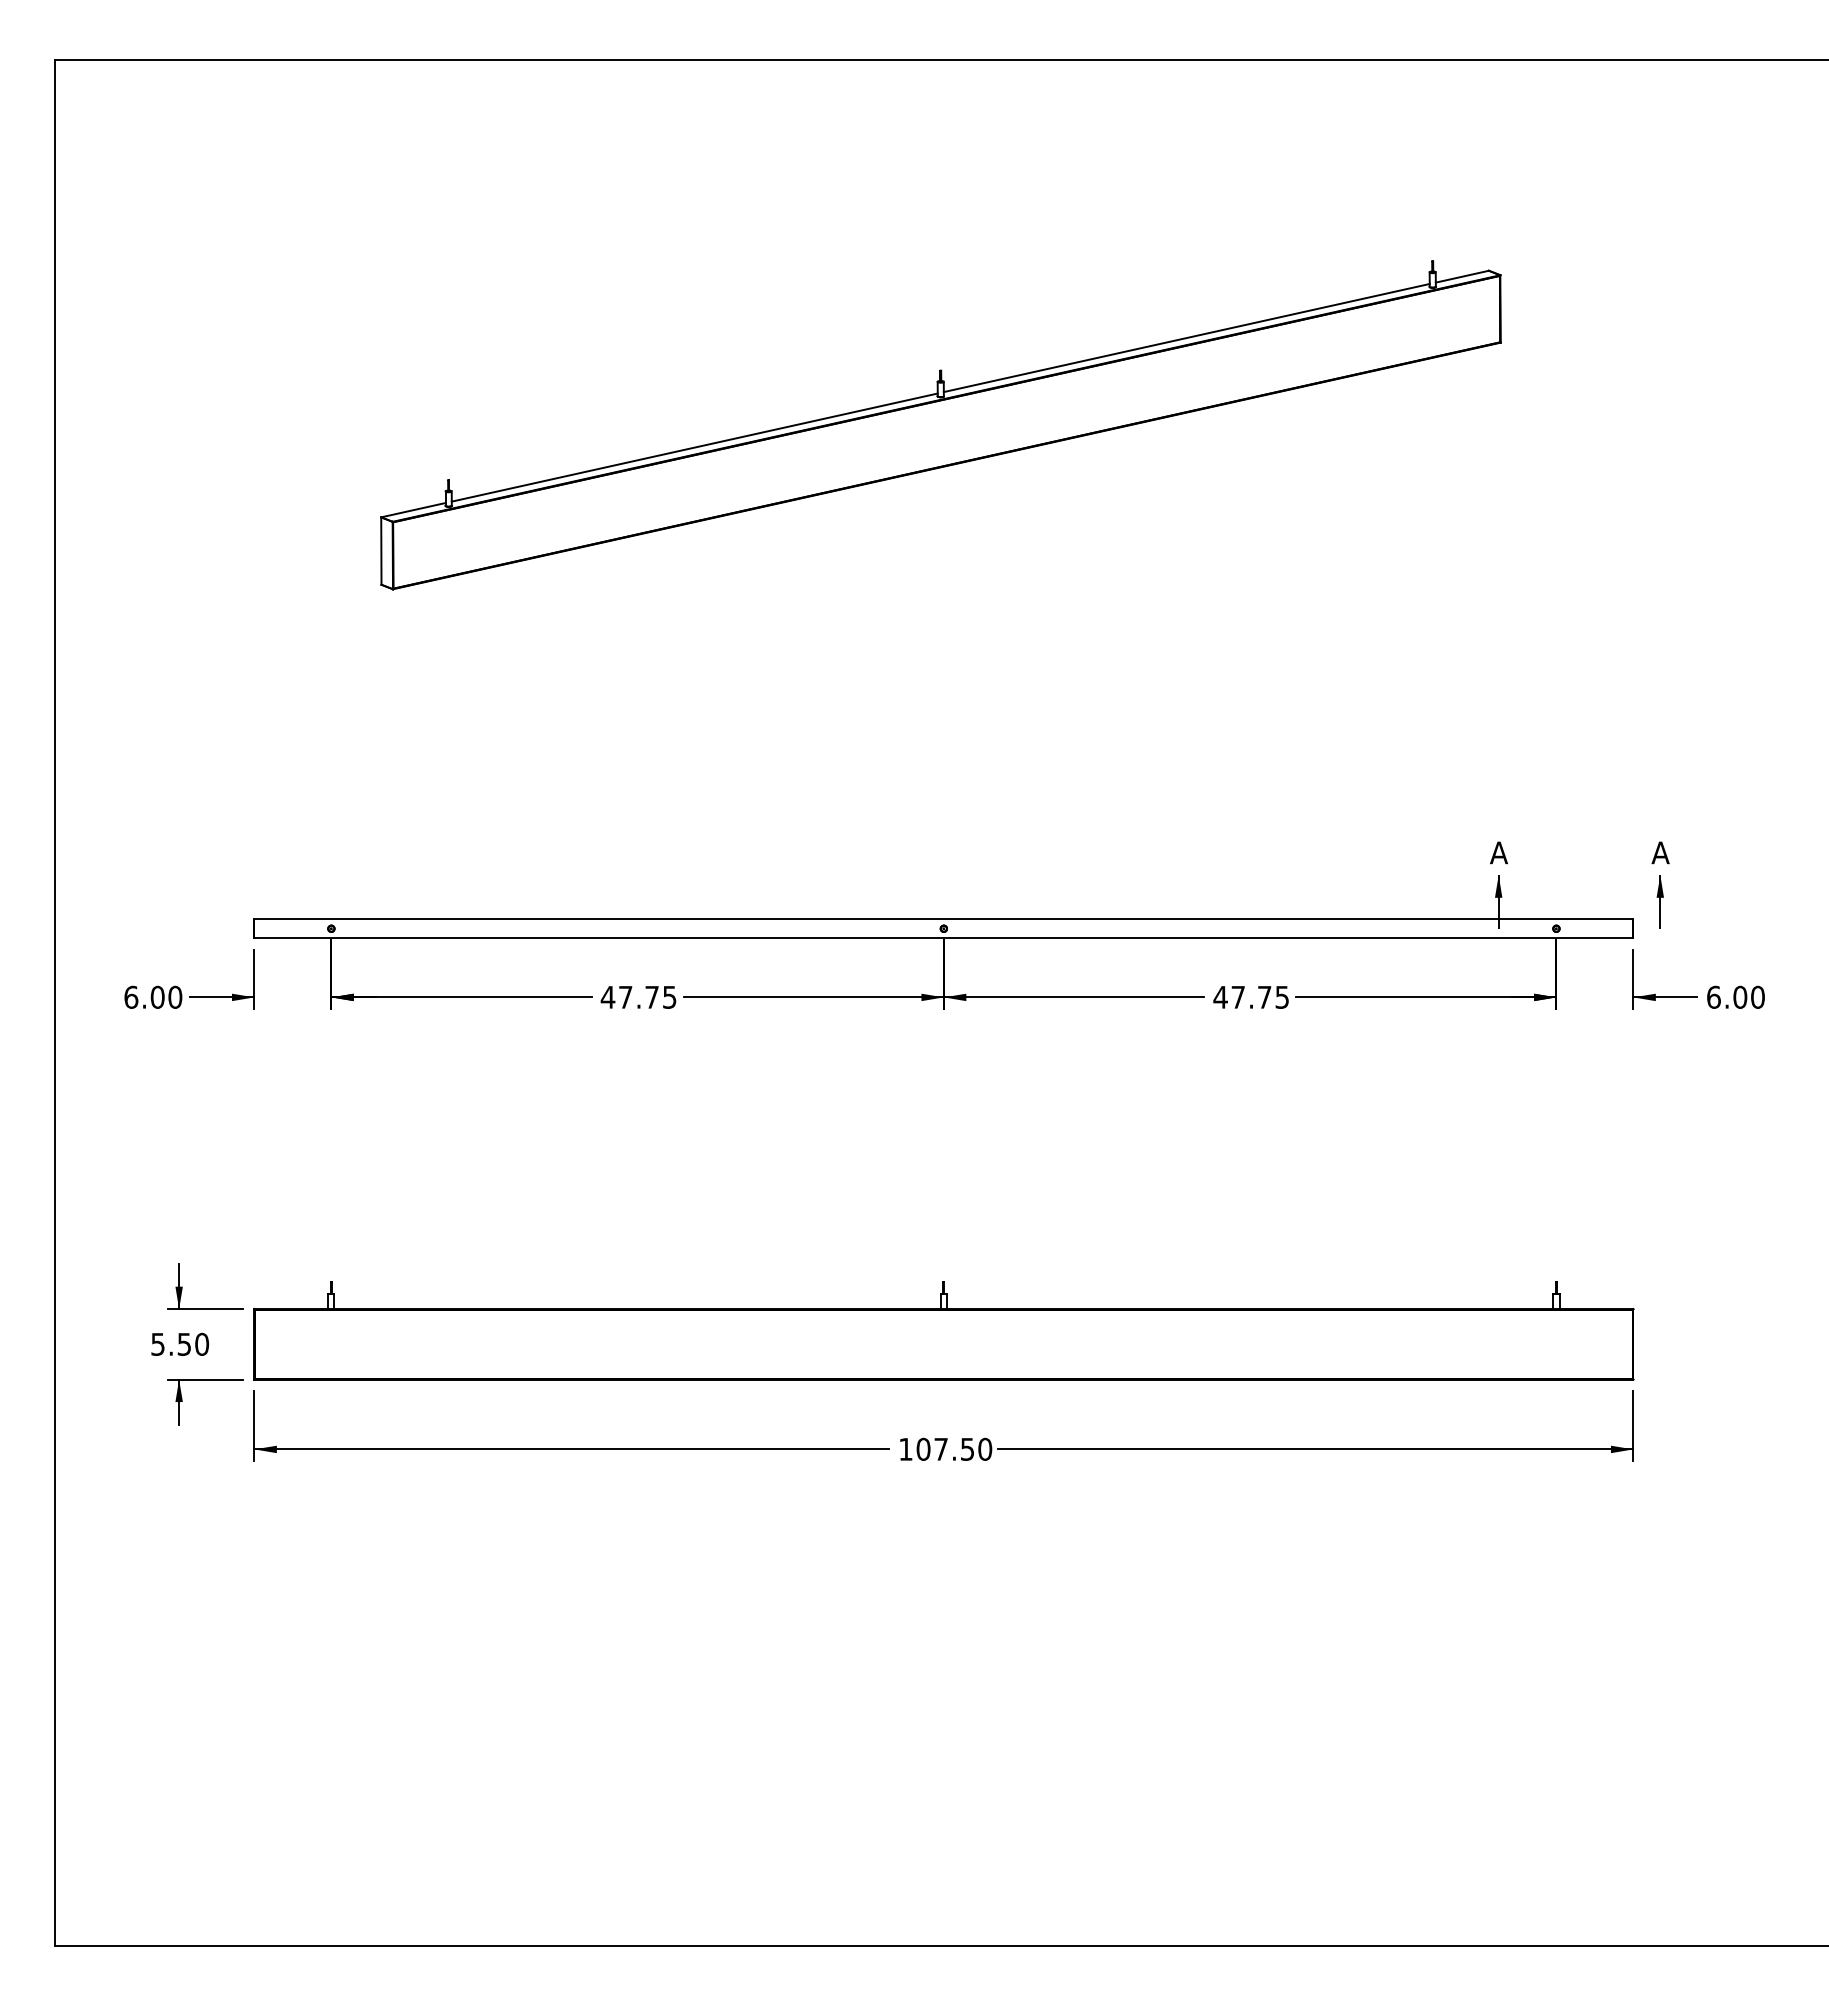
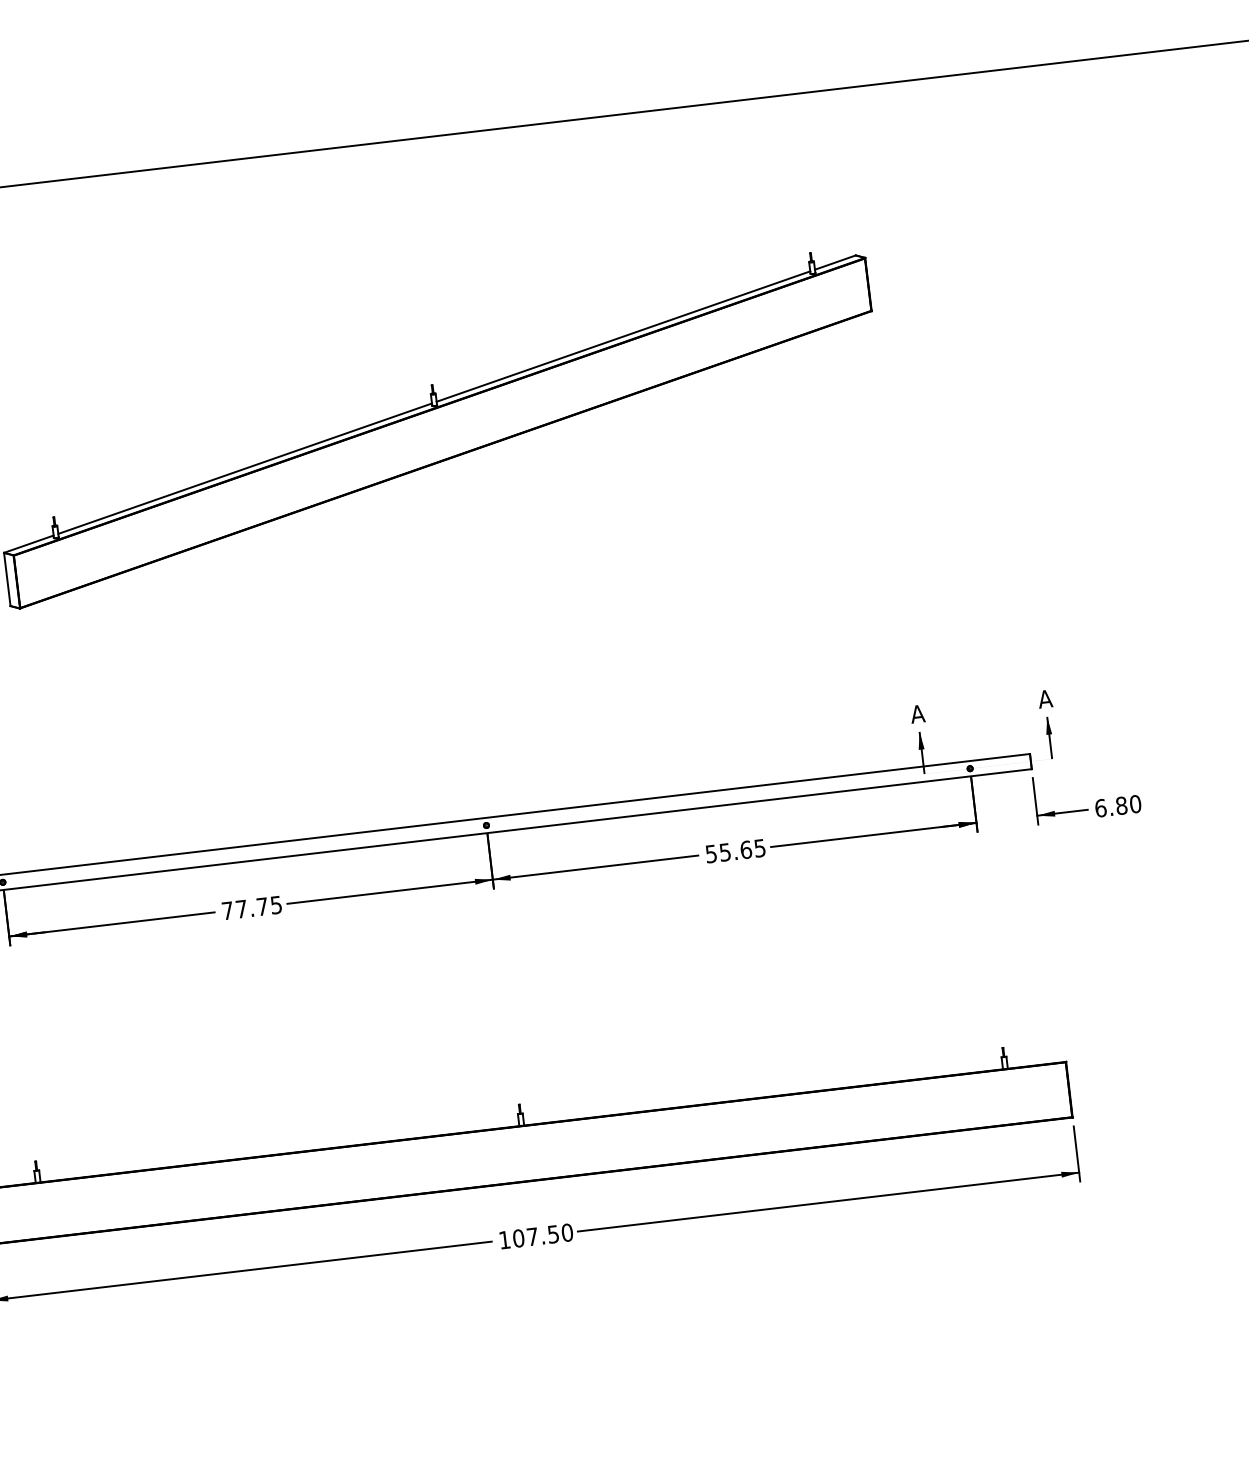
text: (1242, 996) -> (728, 851), 47.75 -> 55.65
text: (607, 997) -> (227, 910), 47.75 -> 77.75
text: (1740, 997) -> (1121, 805), 6.00 -> 6.80

